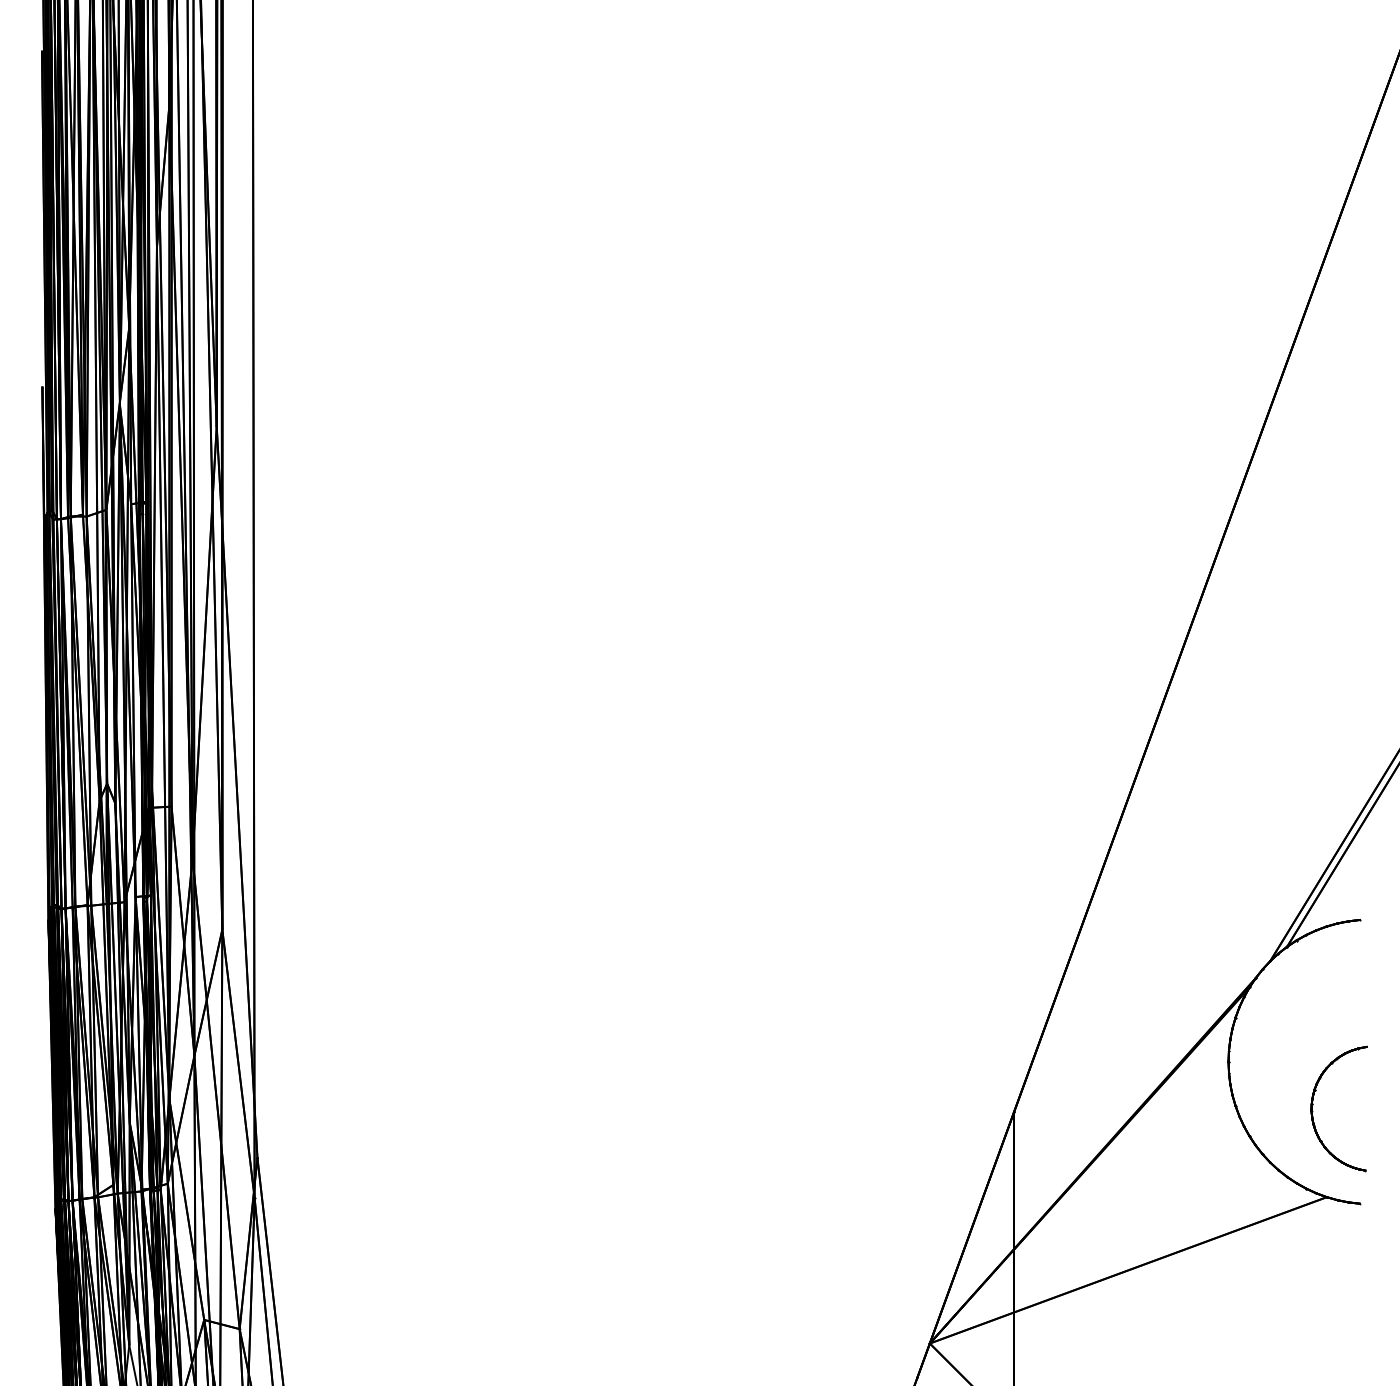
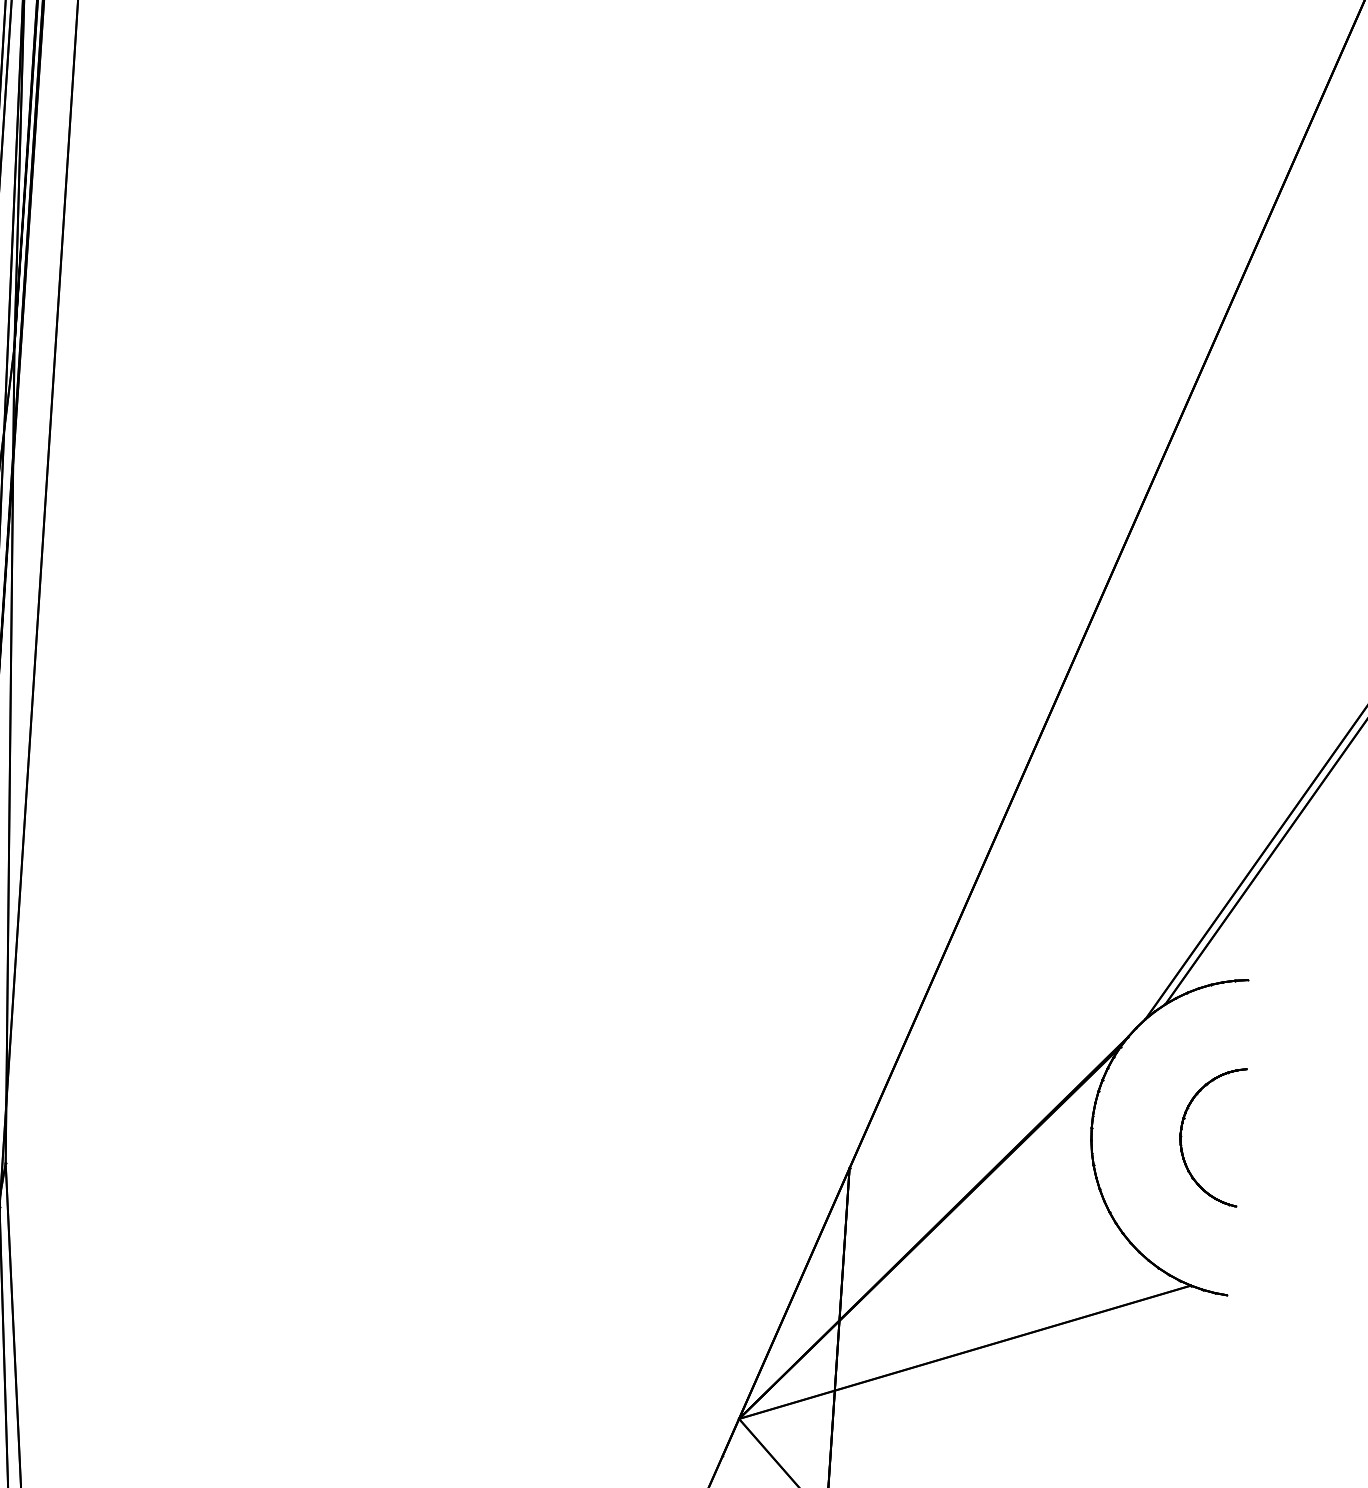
part: (1313, 1105) -> (1183, 1130), moved

